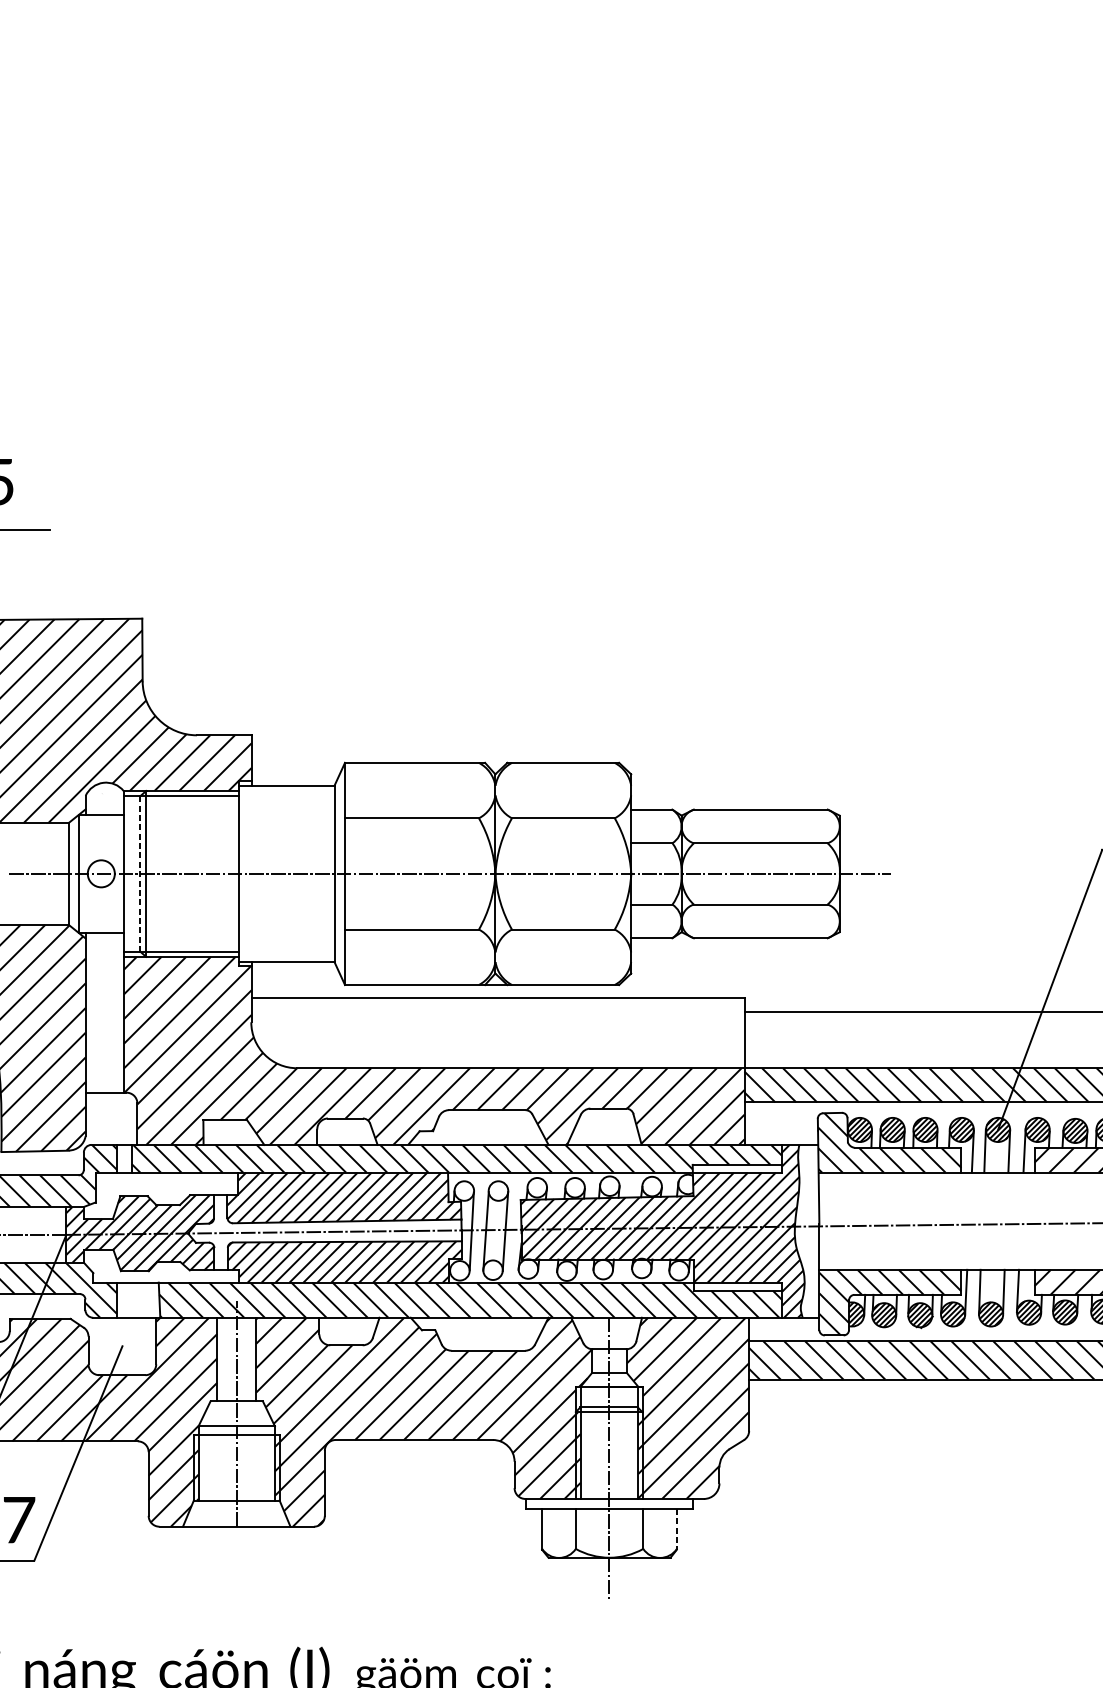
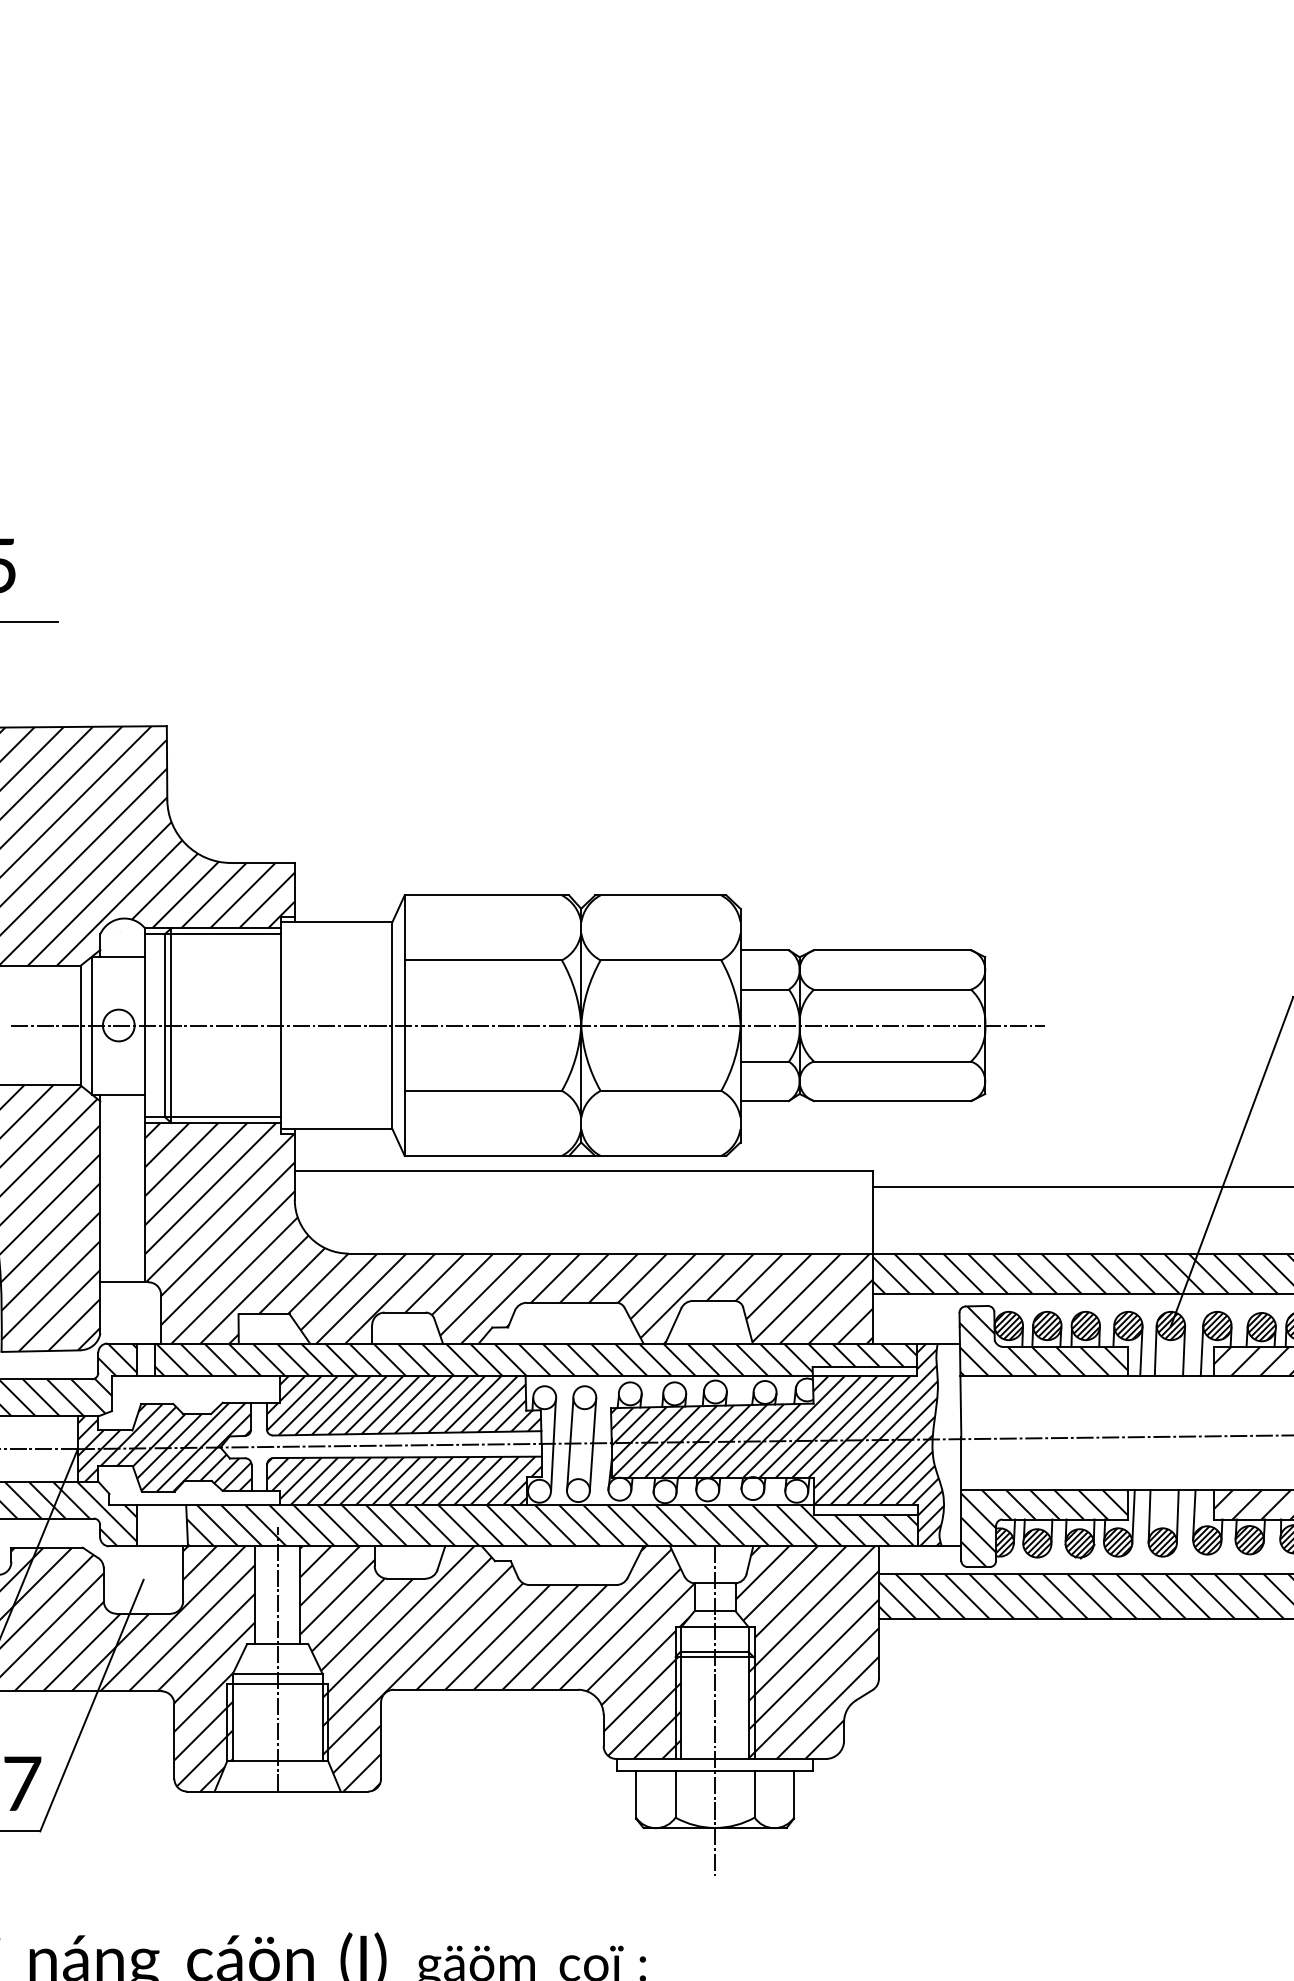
line: (140, 874) -> (164, 1026), dashed -> solid
line: (677, 1530) -> (794, 1795), dashed -> solid

